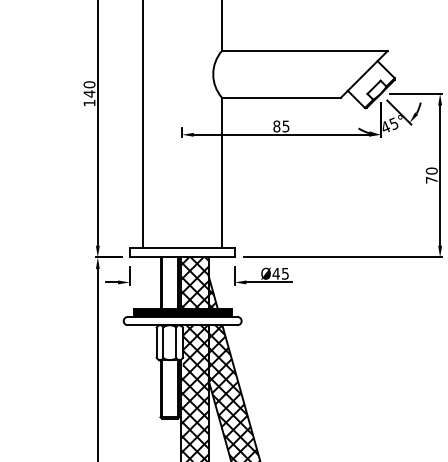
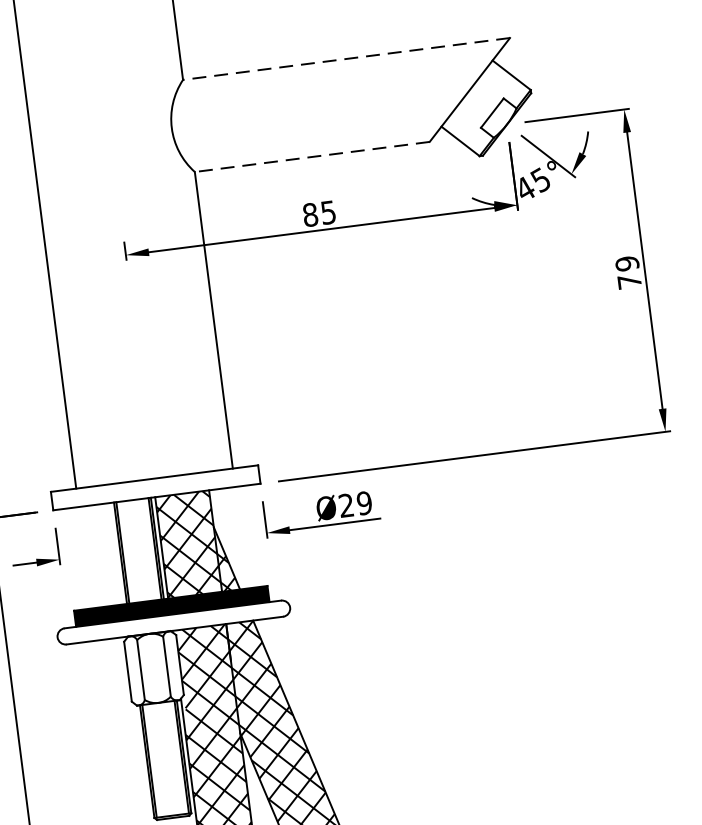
line: (304, 50) -> (345, 58), solid -> dashed
line: (281, 97) -> (312, 156), solid -> dashed
text: (431, 170) -> (626, 262), 70 -> 79
text: (280, 273) -> (354, 503), Ø45 -> Ø29

